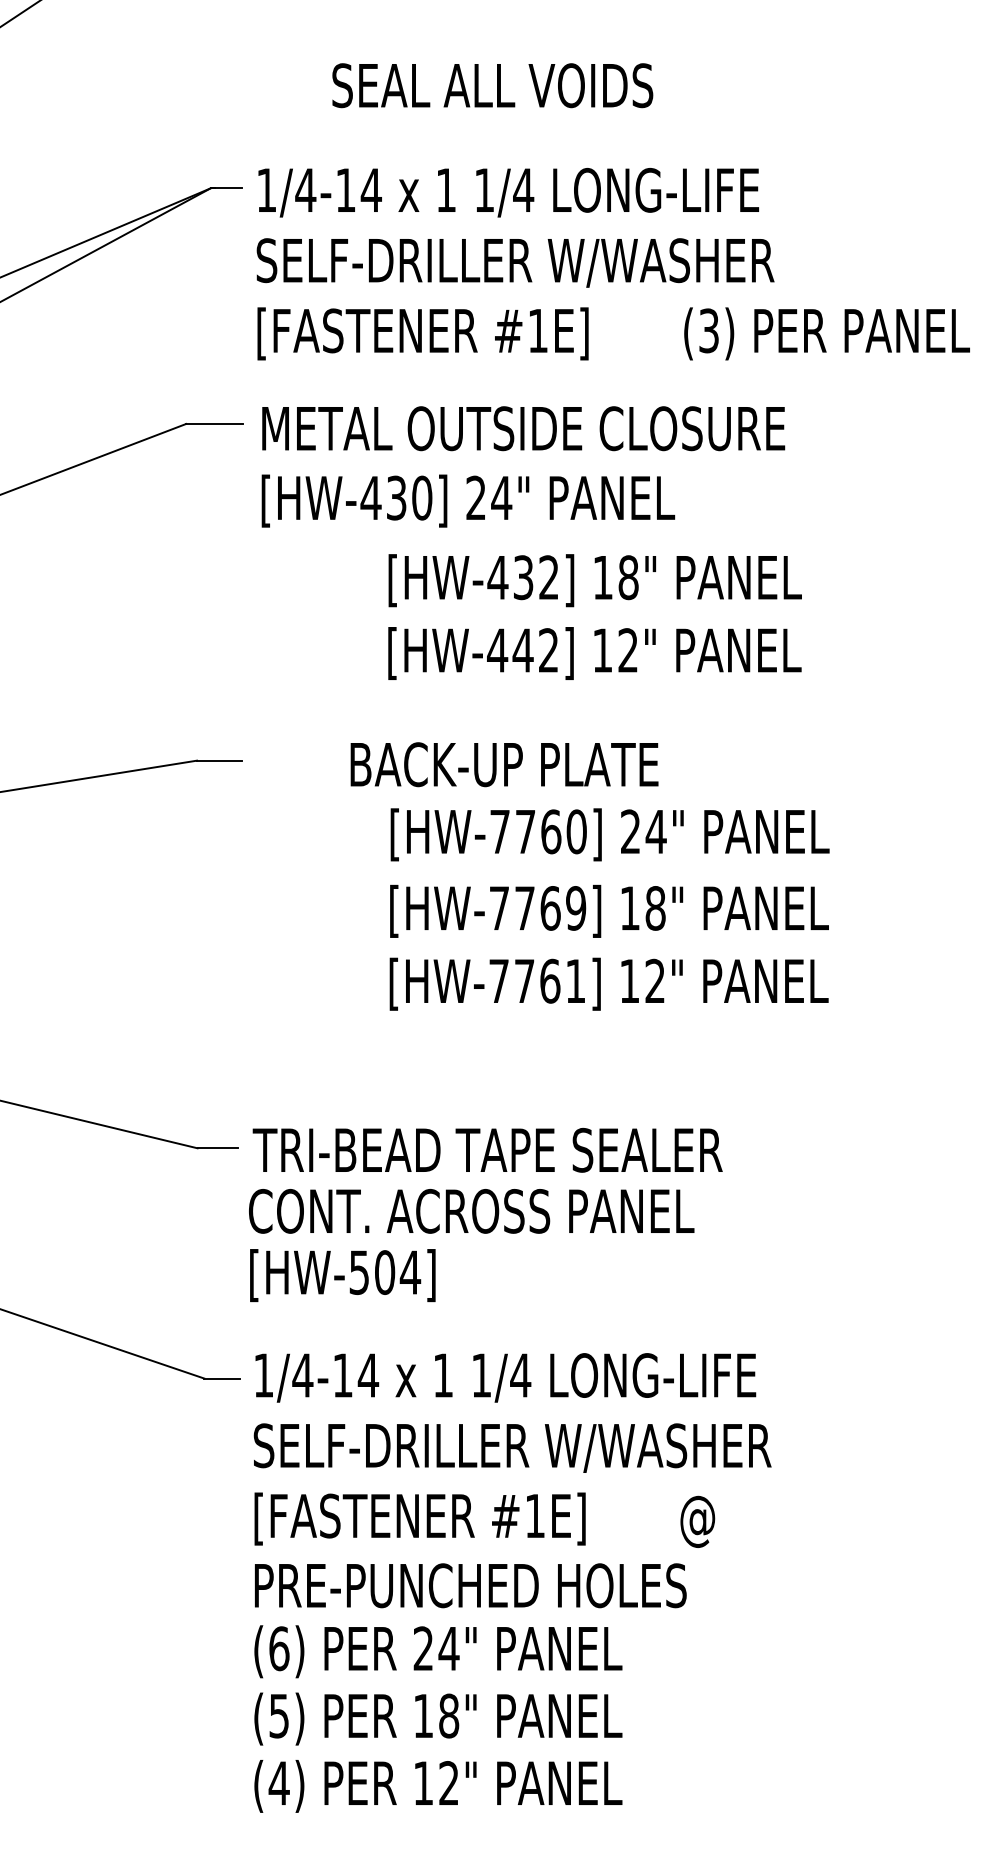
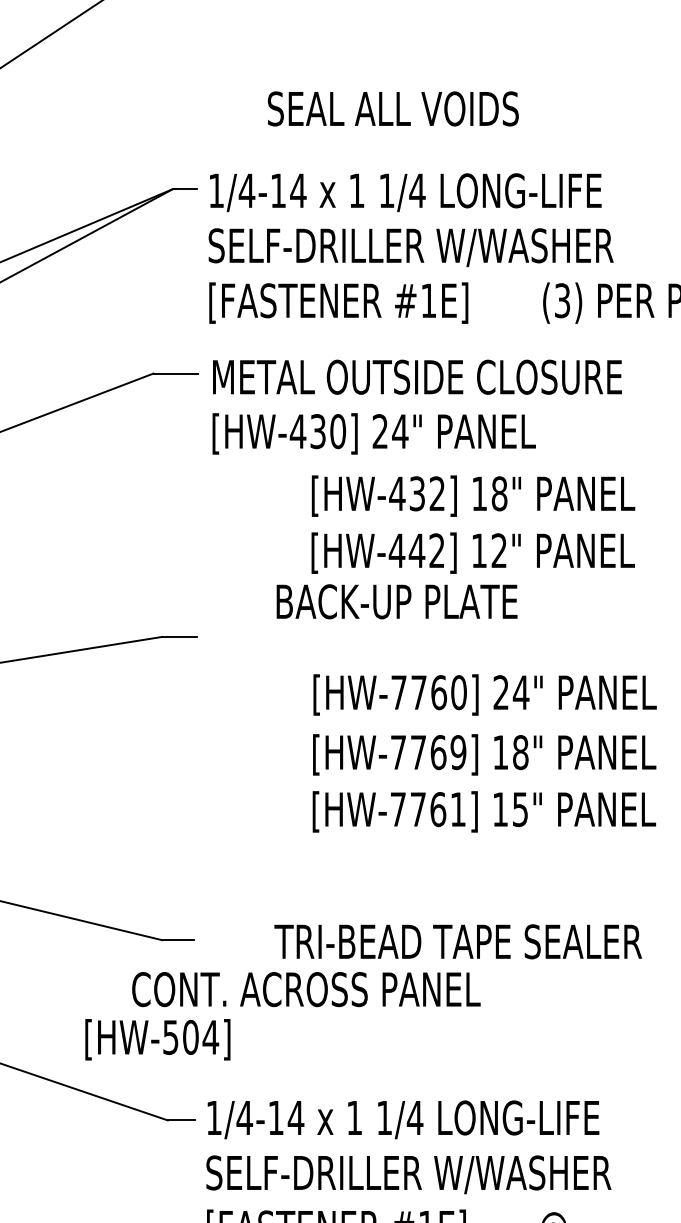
text: (504, 764) -> (397, 601), moved
text: (654, 980) -> (519, 808), 12" -> 15"
text: (487, 1149) -> (458, 941), moved
text: (471, 1211) -> (306, 989), moved
text: (342, 1275) -> (157, 1039), moved

